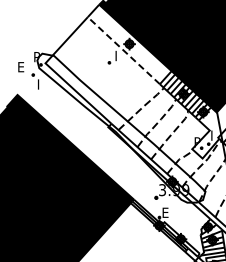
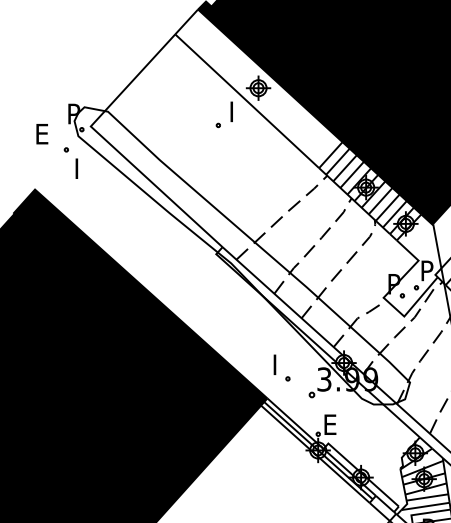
line: (123, 50) -> (246, 100), dashed -> solid
text: (214, 133) -> (428, 266), I -> P
part: (141, 184) -> (282, 368), added

